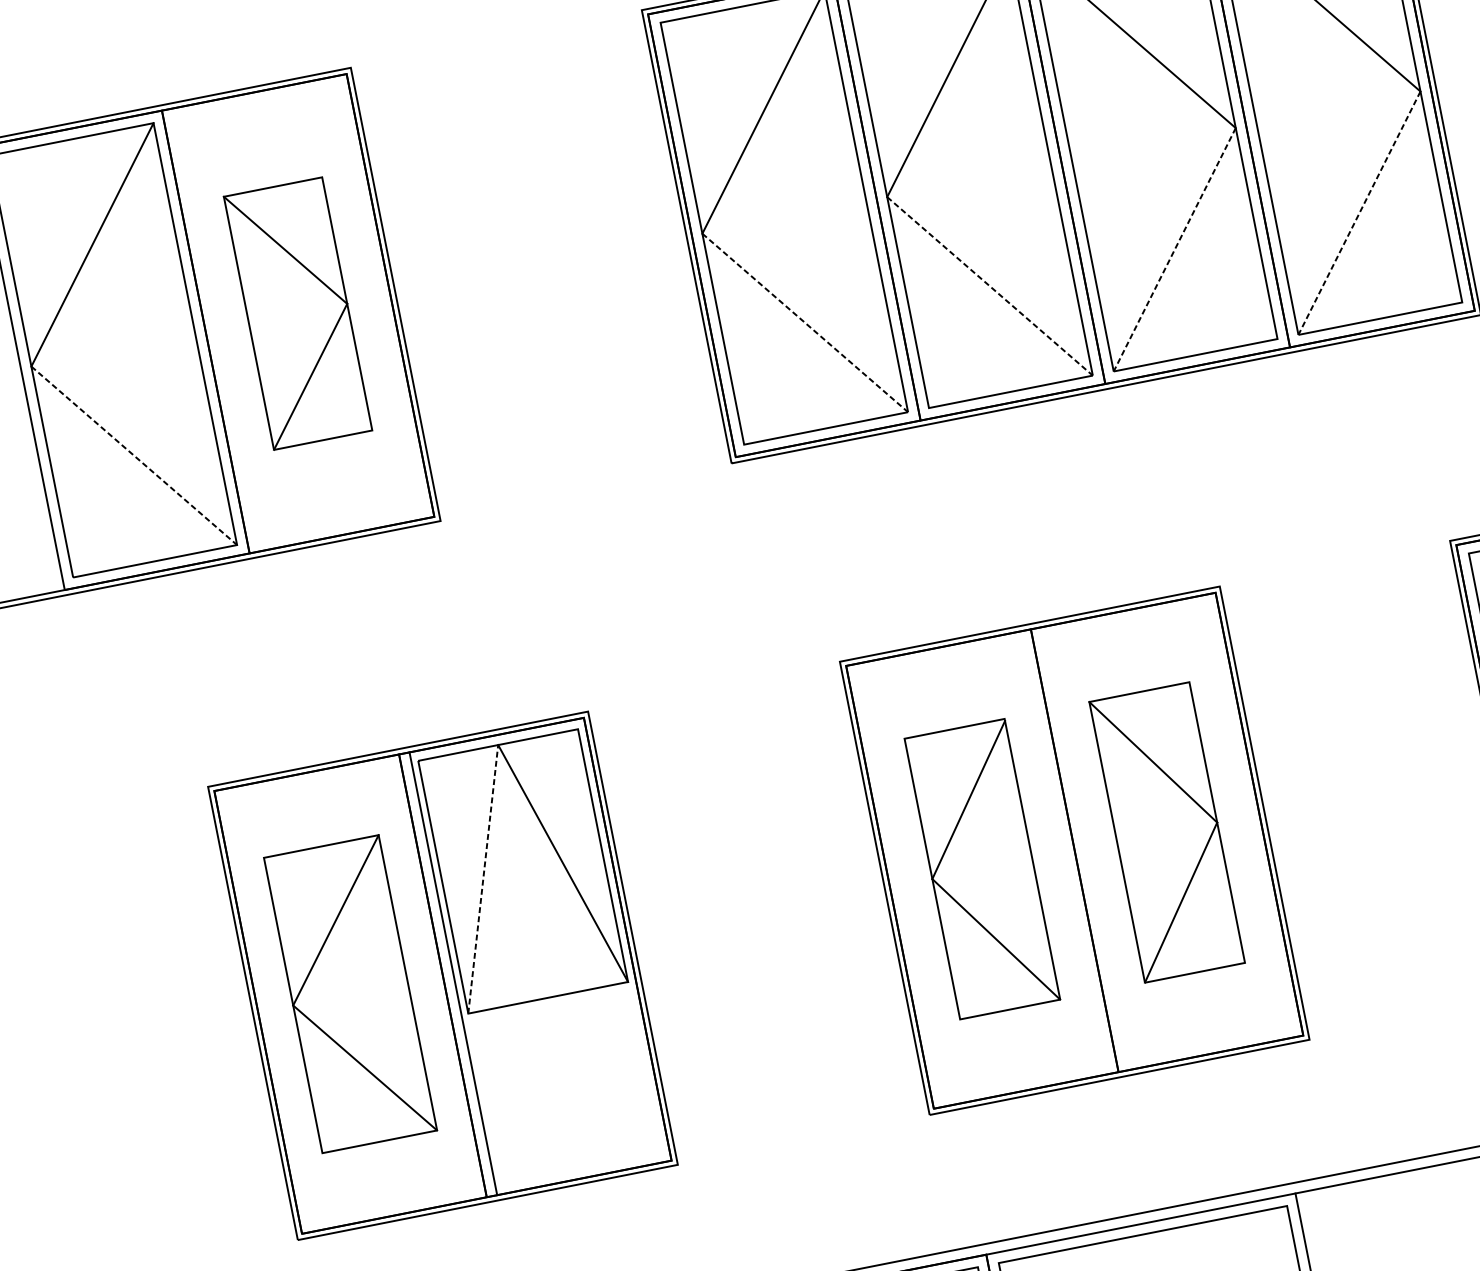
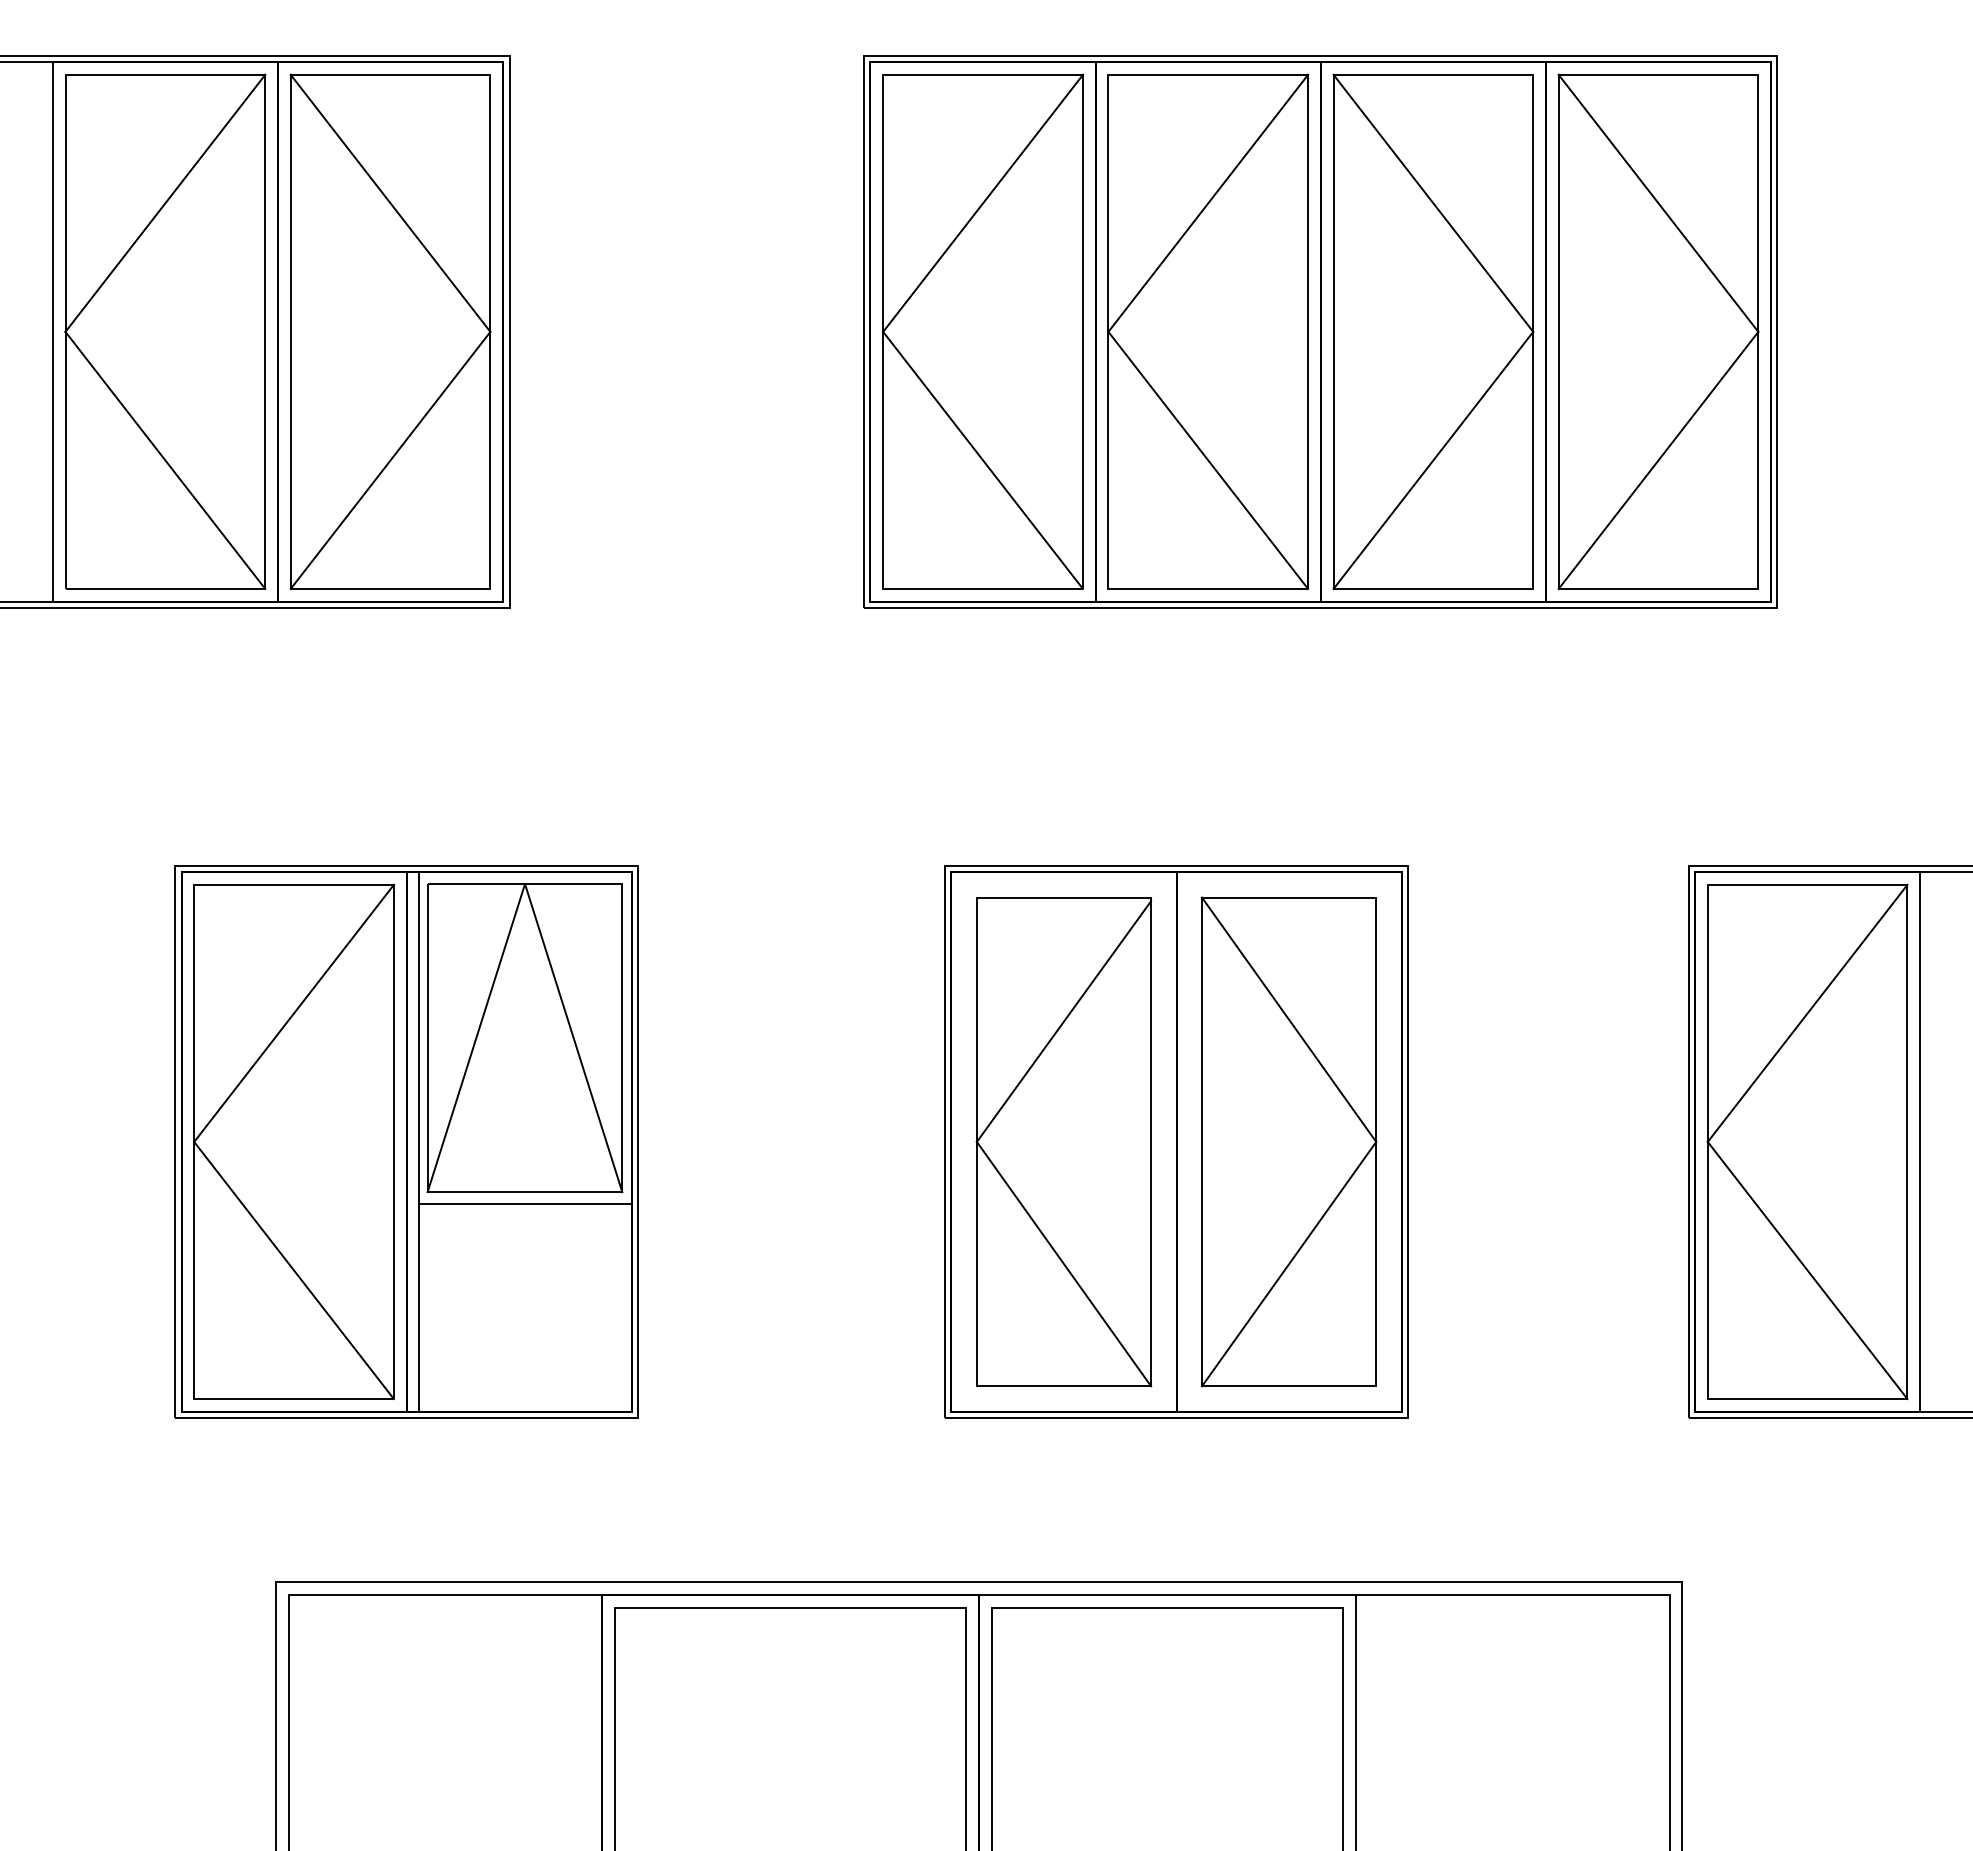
line: (1359, 213) -> (1658, 460), dashed -> solid
line: (1174, 249) -> (1433, 460), dashed -> solid
line: (990, 286) -> (1208, 460), dashed -> solid
part: (298, 313) -> (390, 331), size x1.67
line: (805, 322) -> (983, 460), dashed -> solid
line: (134, 455) -> (165, 460), dashed -> solid
part: (1167, 832) -> (1289, 1141), size x1.43
part: (982, 869) -> (1063, 1142), size x1.43
line: (483, 879) -> (476, 1038), dashed -> solid
part: (350, 993) -> (293, 1141), size x1.43
line: (550, 1007) -> (525, 1203), added

